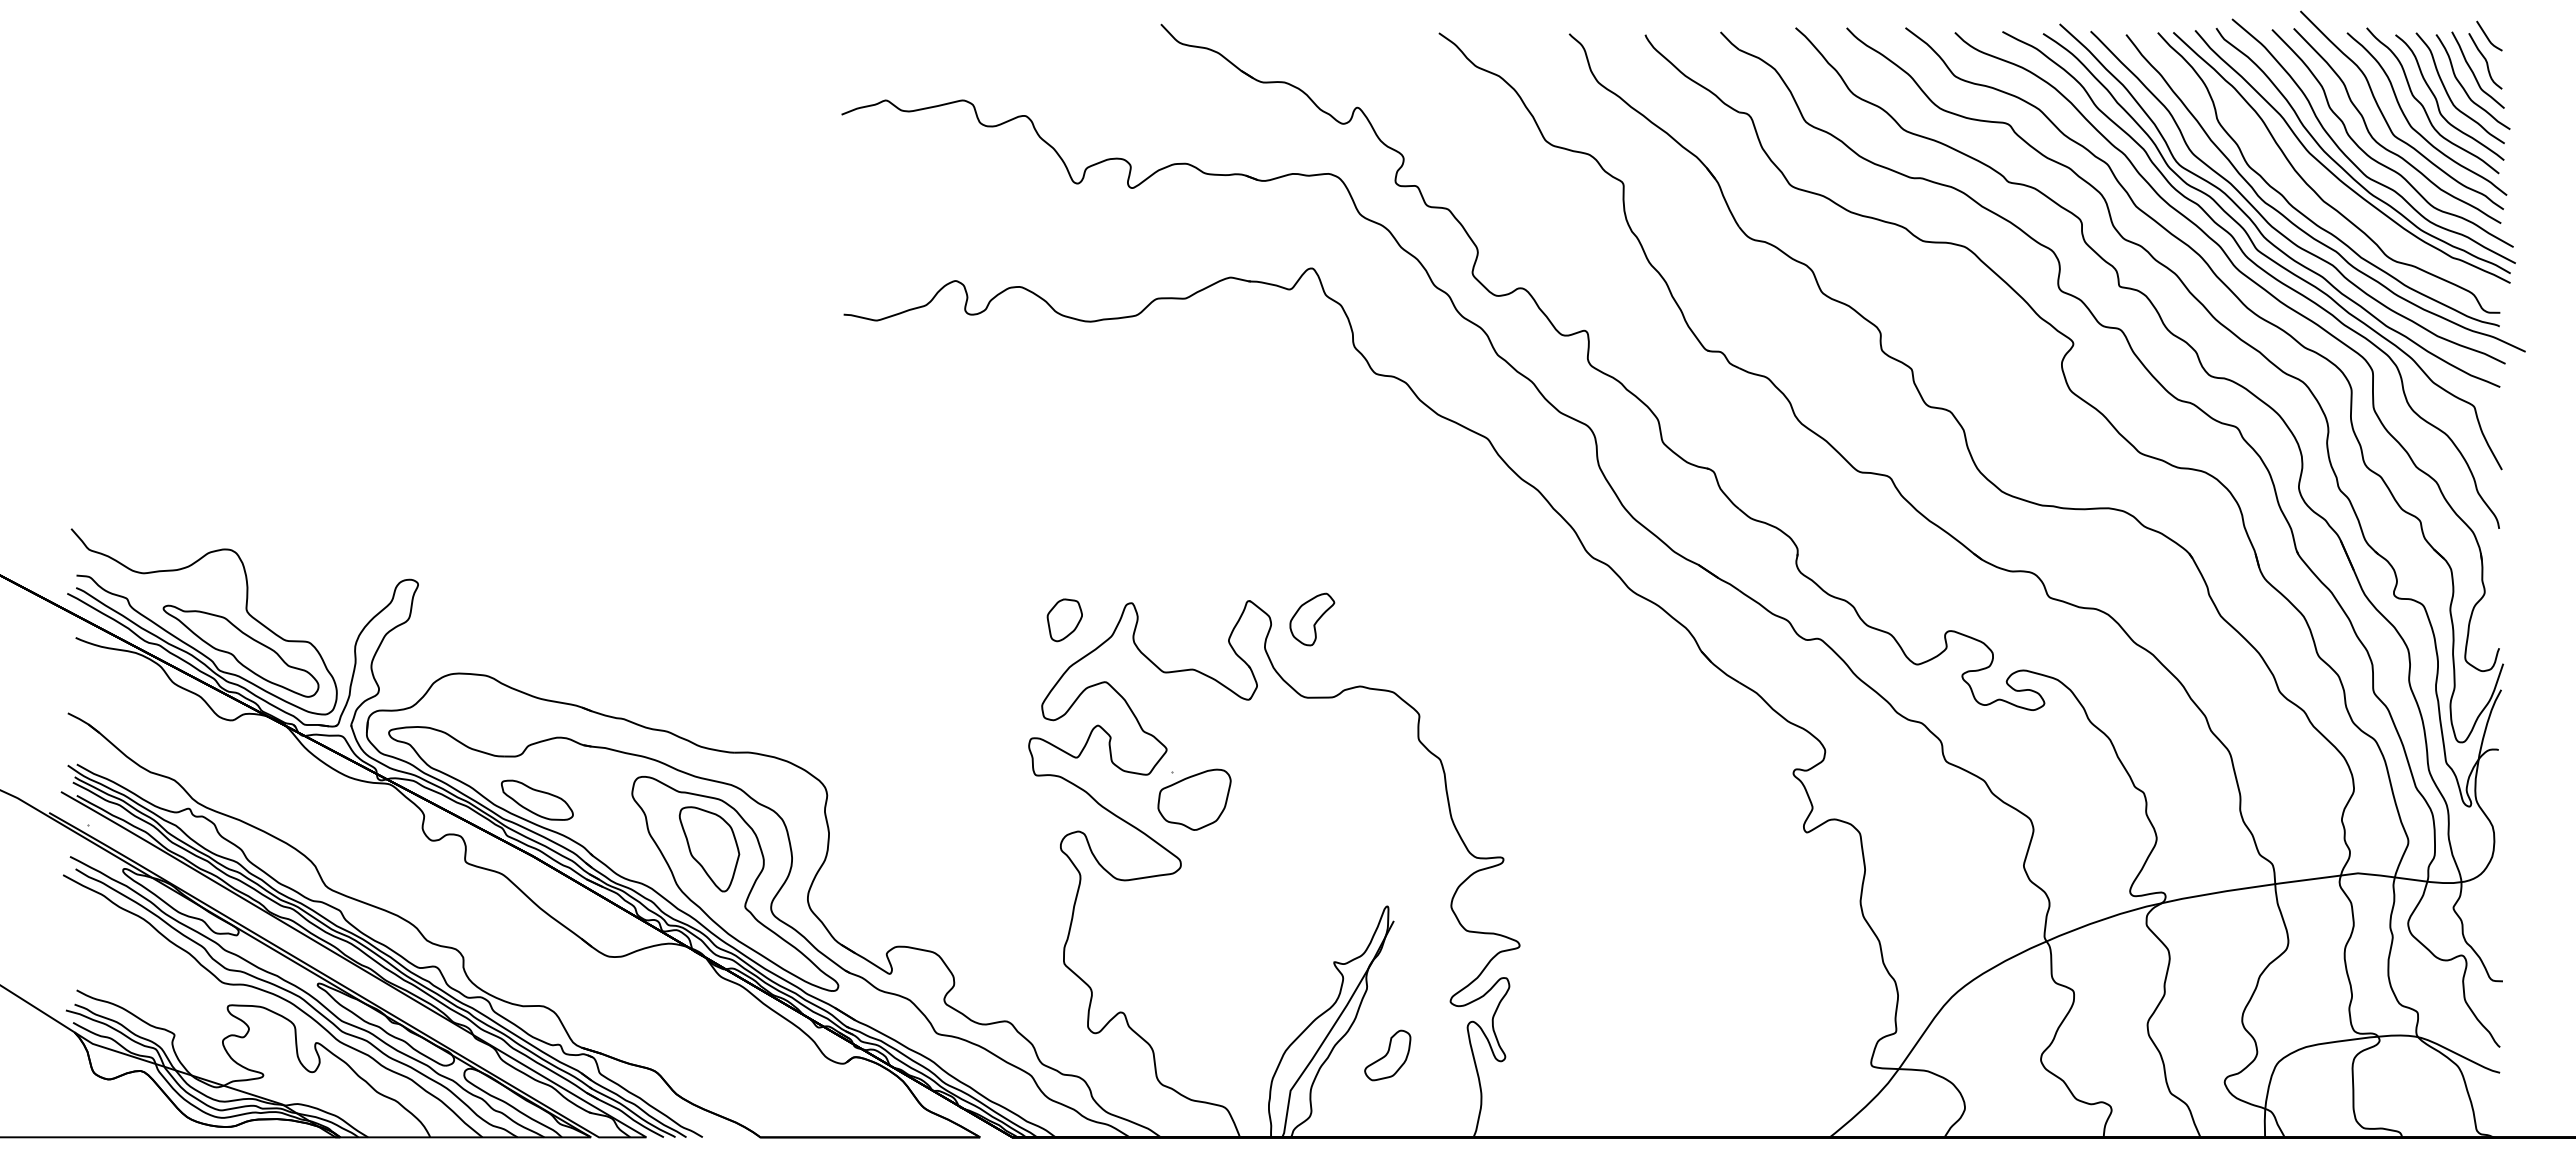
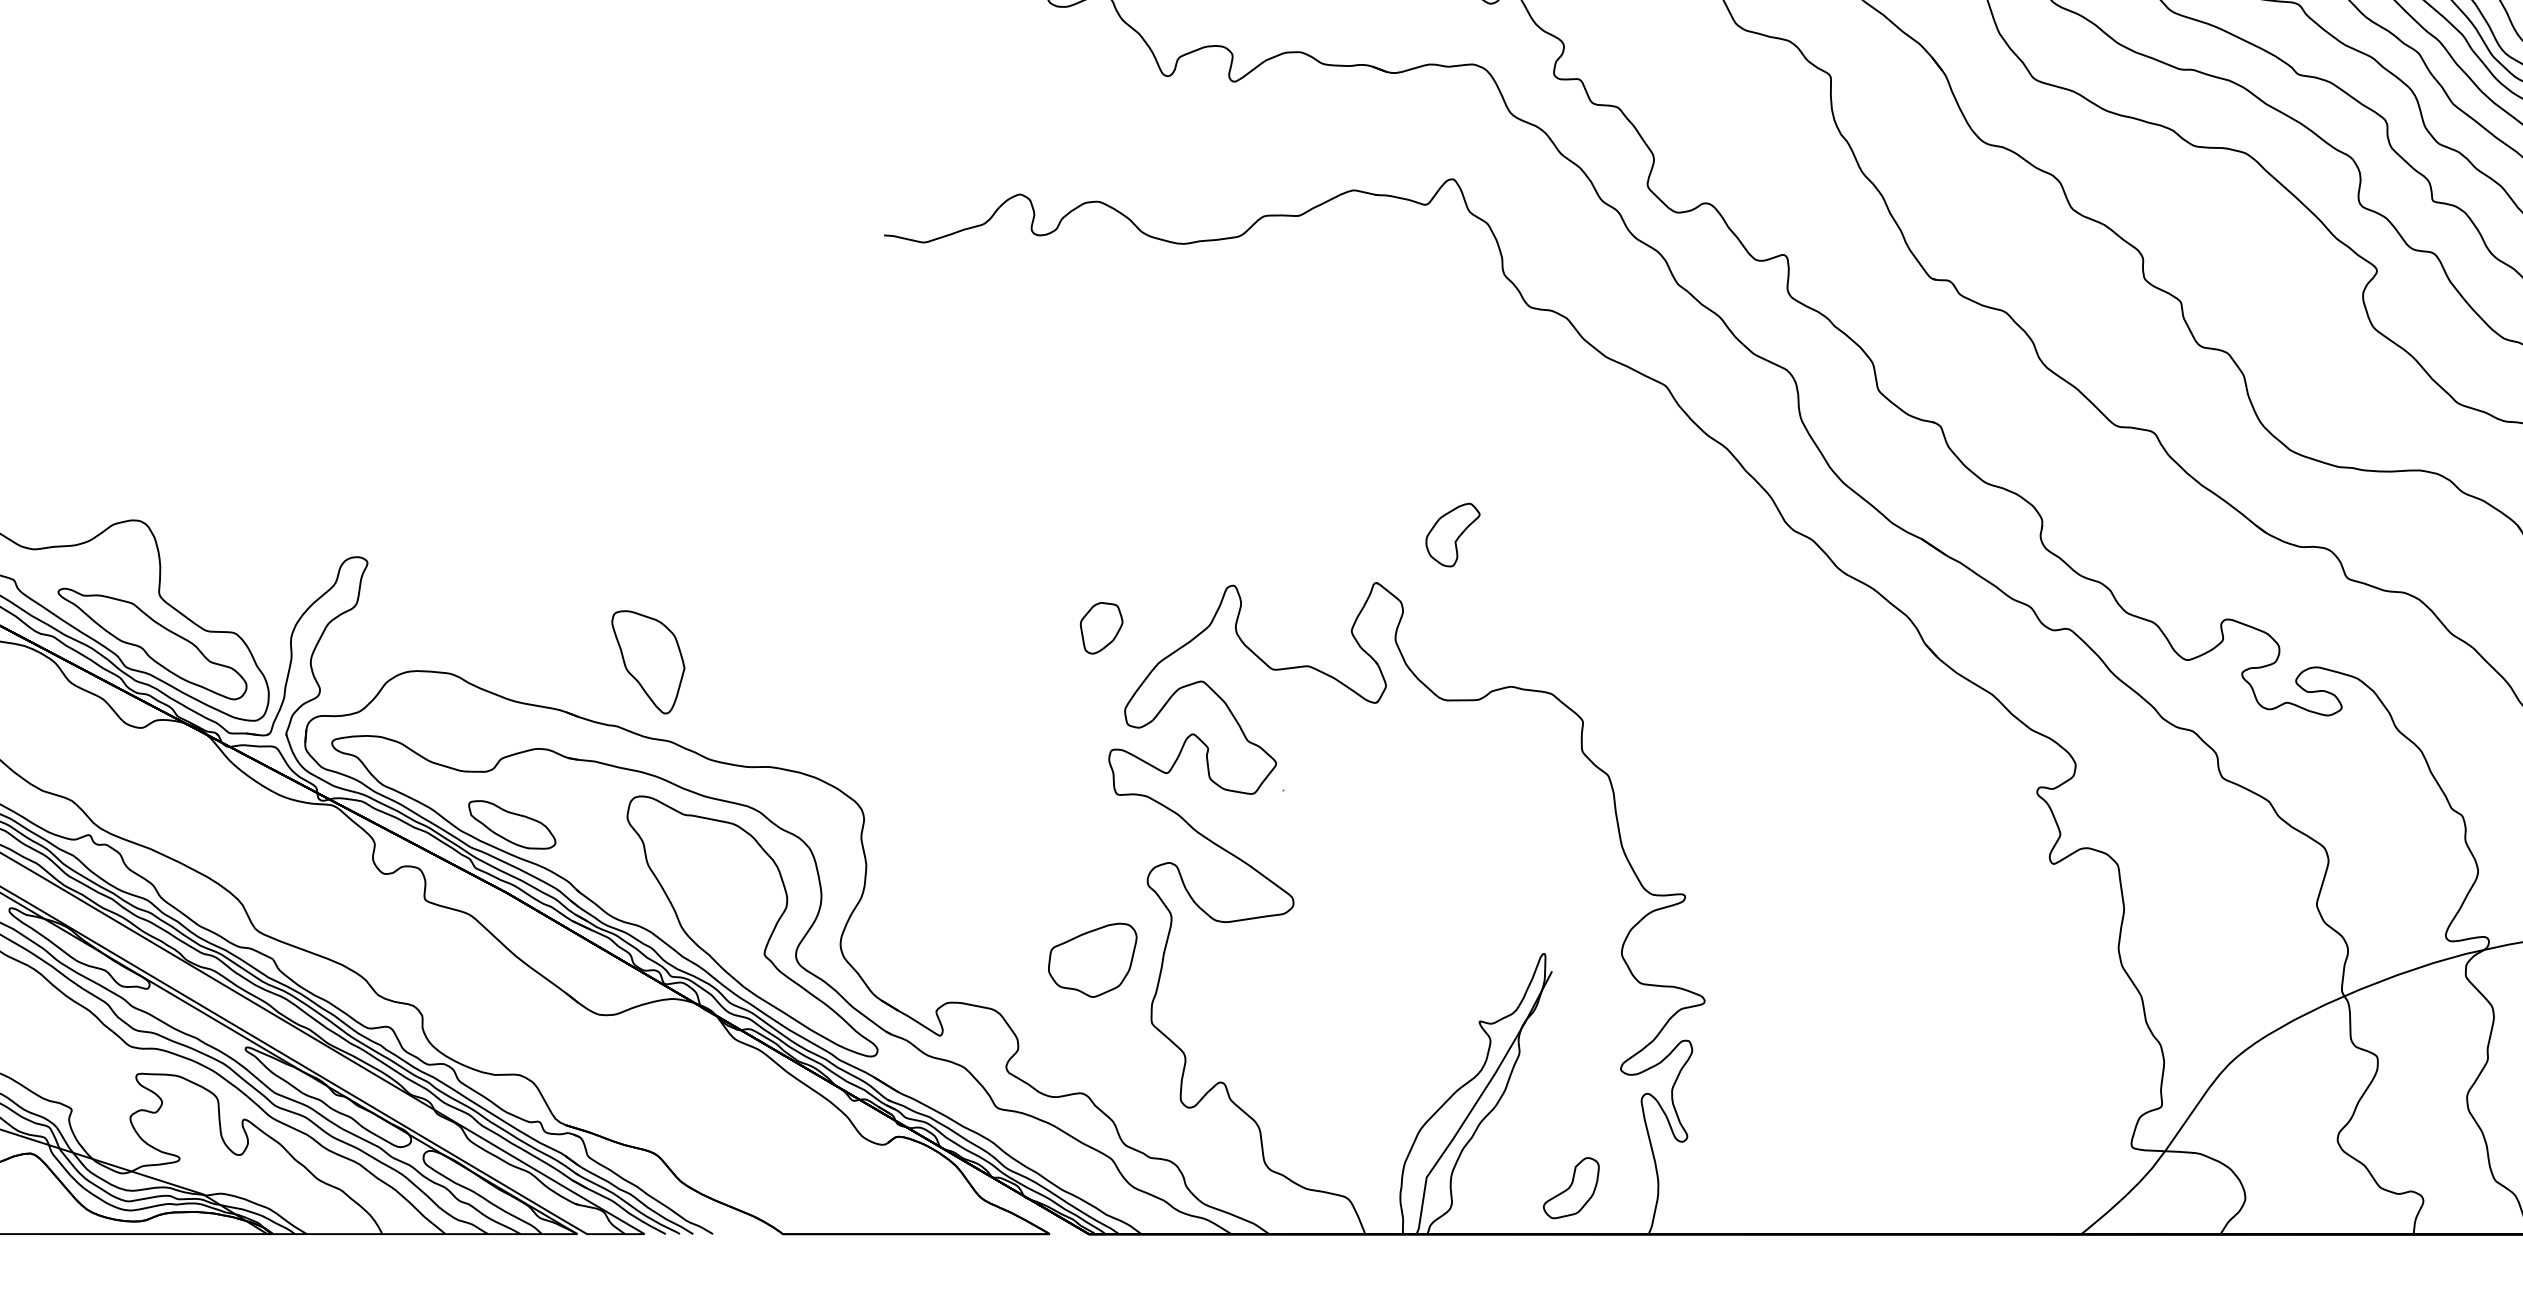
part: (1312, 619) -> (1453, 535), moved
part: (1064, 620) -> (1101, 628), moved
part: (1194, 799) -> (1092, 959), moved
part: (709, 849) -> (648, 662), moved
part: (1387, 1055) -> (1571, 1188), moved

